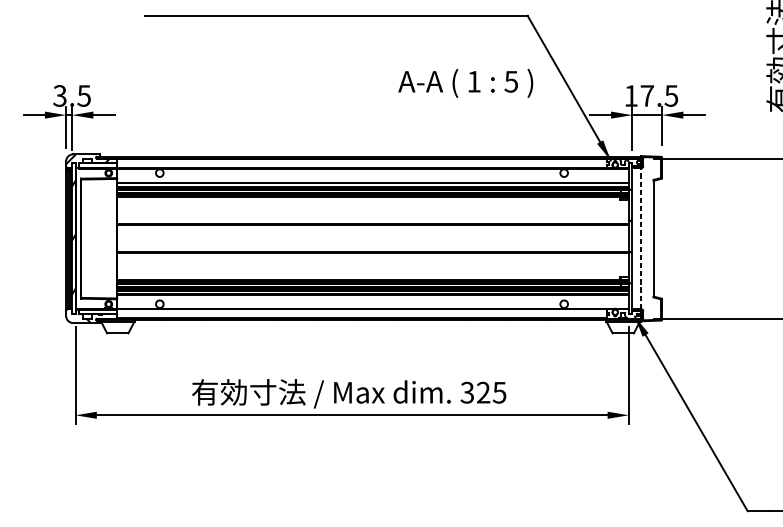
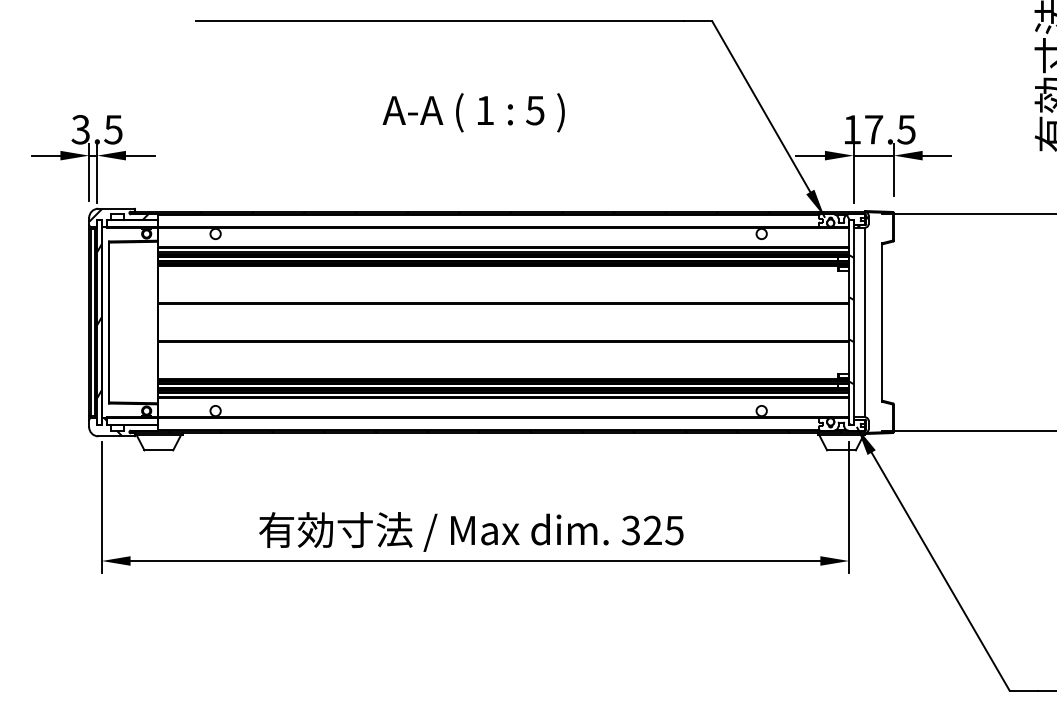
text: (465, 83) -> (473, 112), moved
line: (641, 238) -> (865, 322), dashed -> solid

